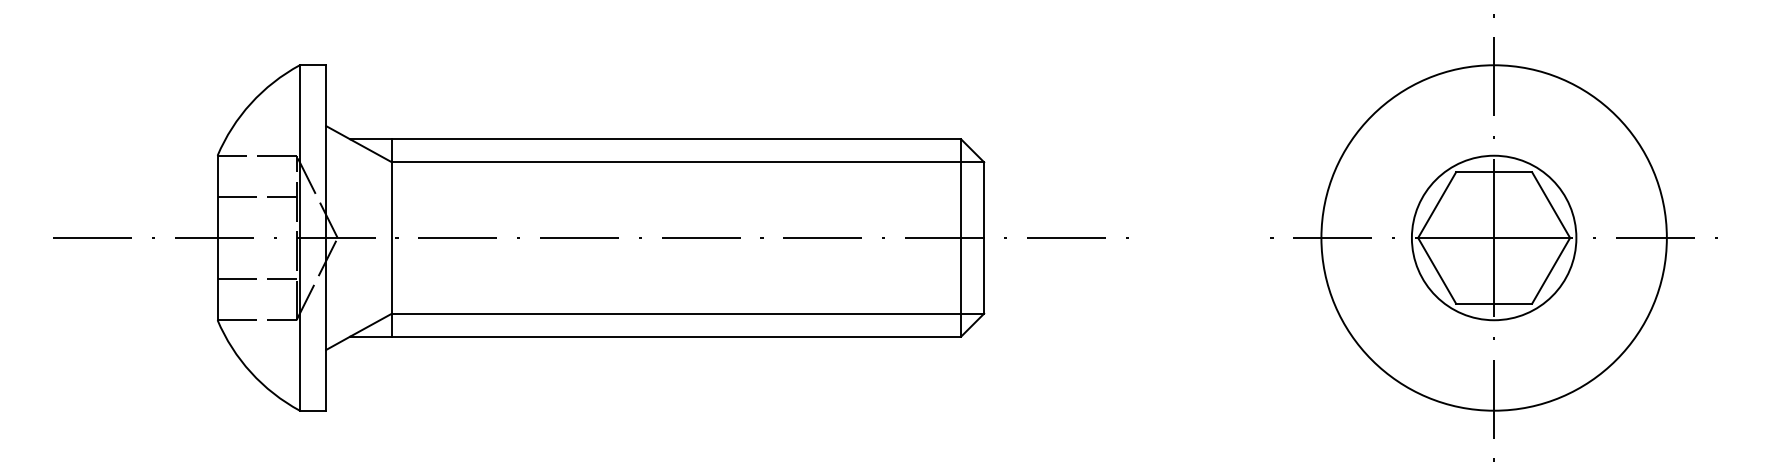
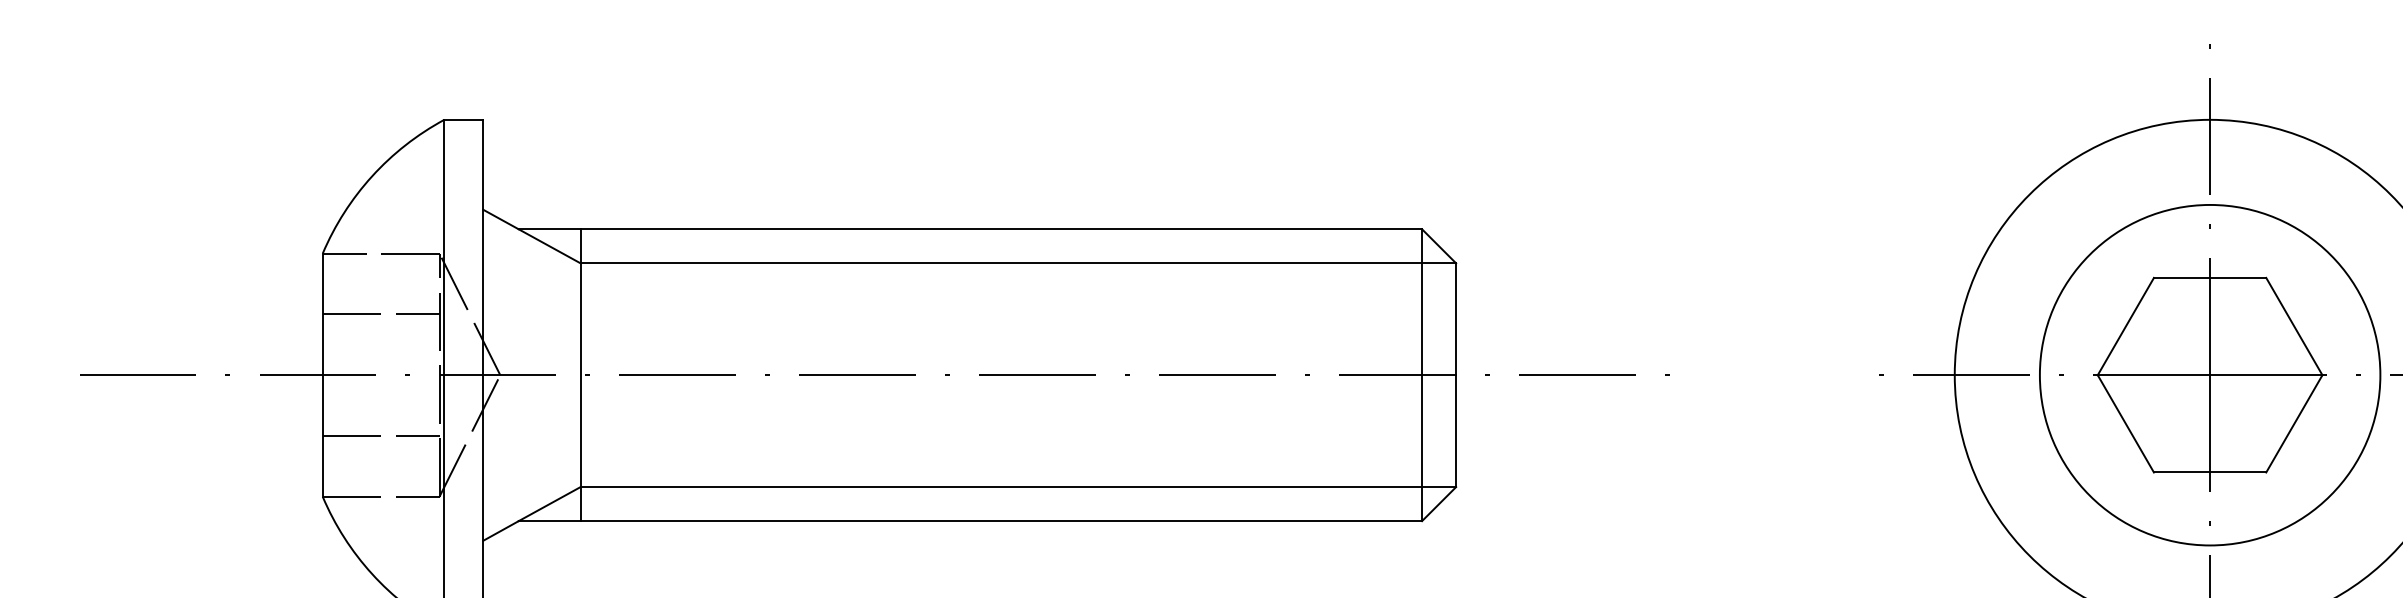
circle: (1493, 237) -> (2209, 374), size x1.4

